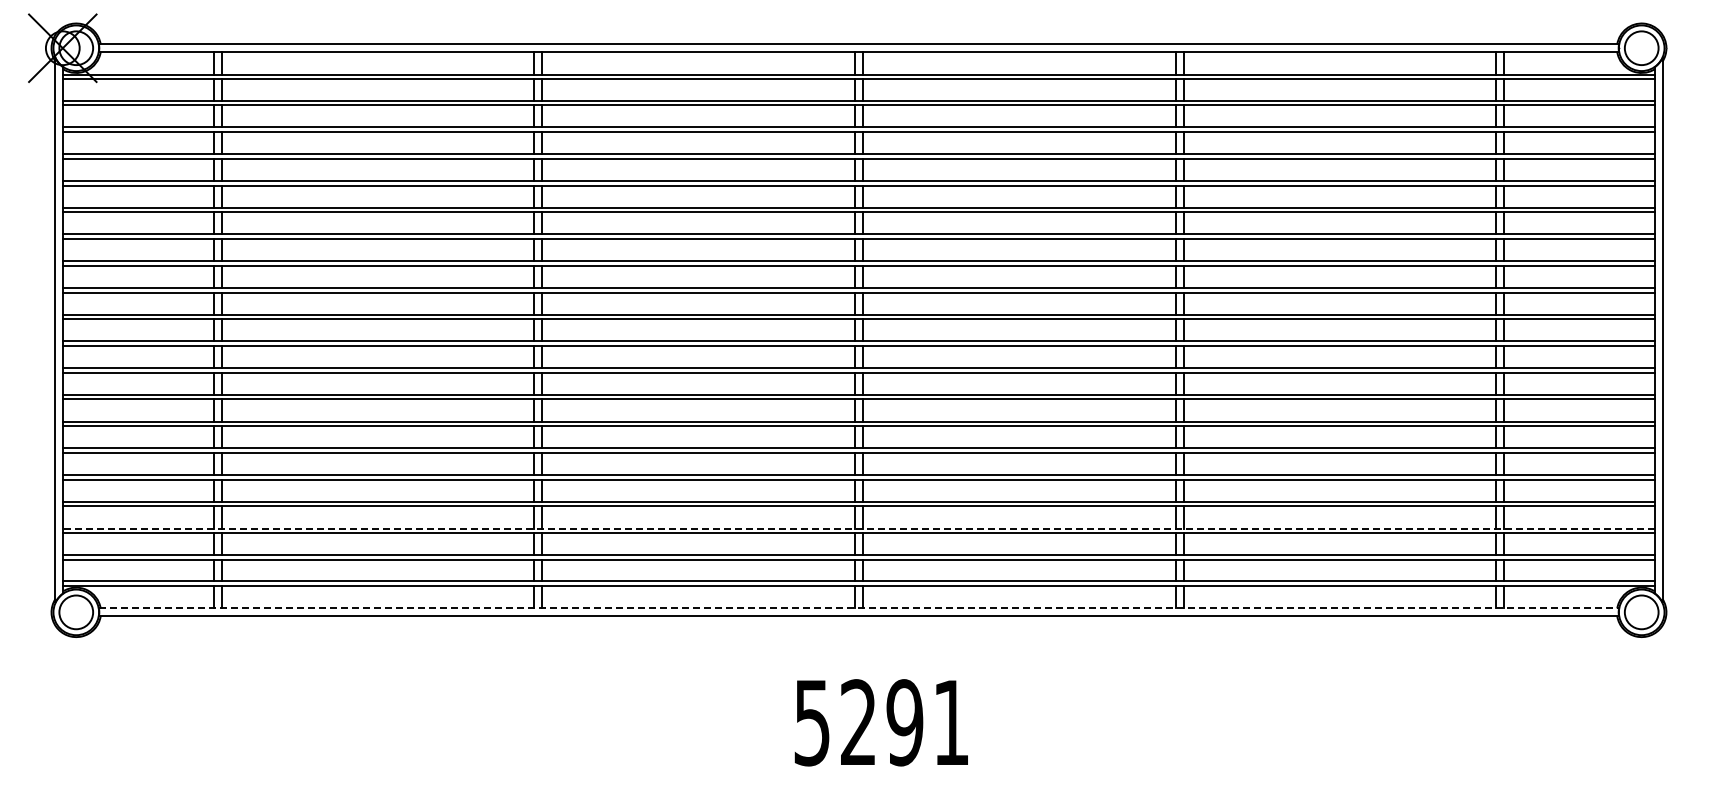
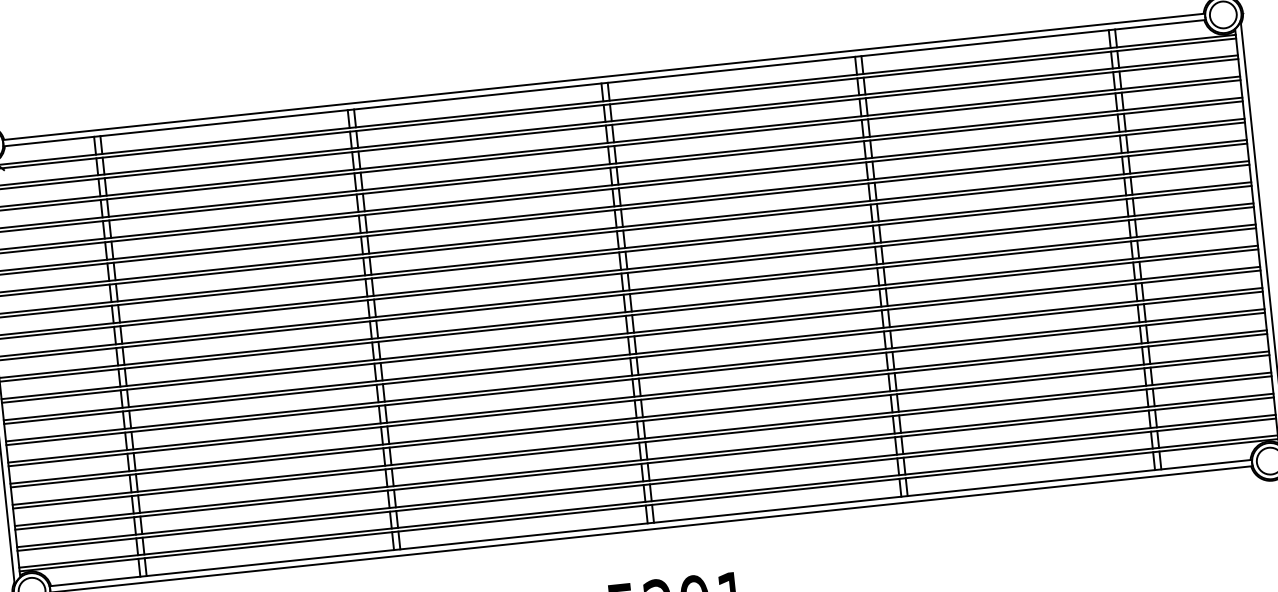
line: (859, 528) -> (644, 459), dashed -> solid
line: (859, 608) -> (651, 523), dashed -> solid

